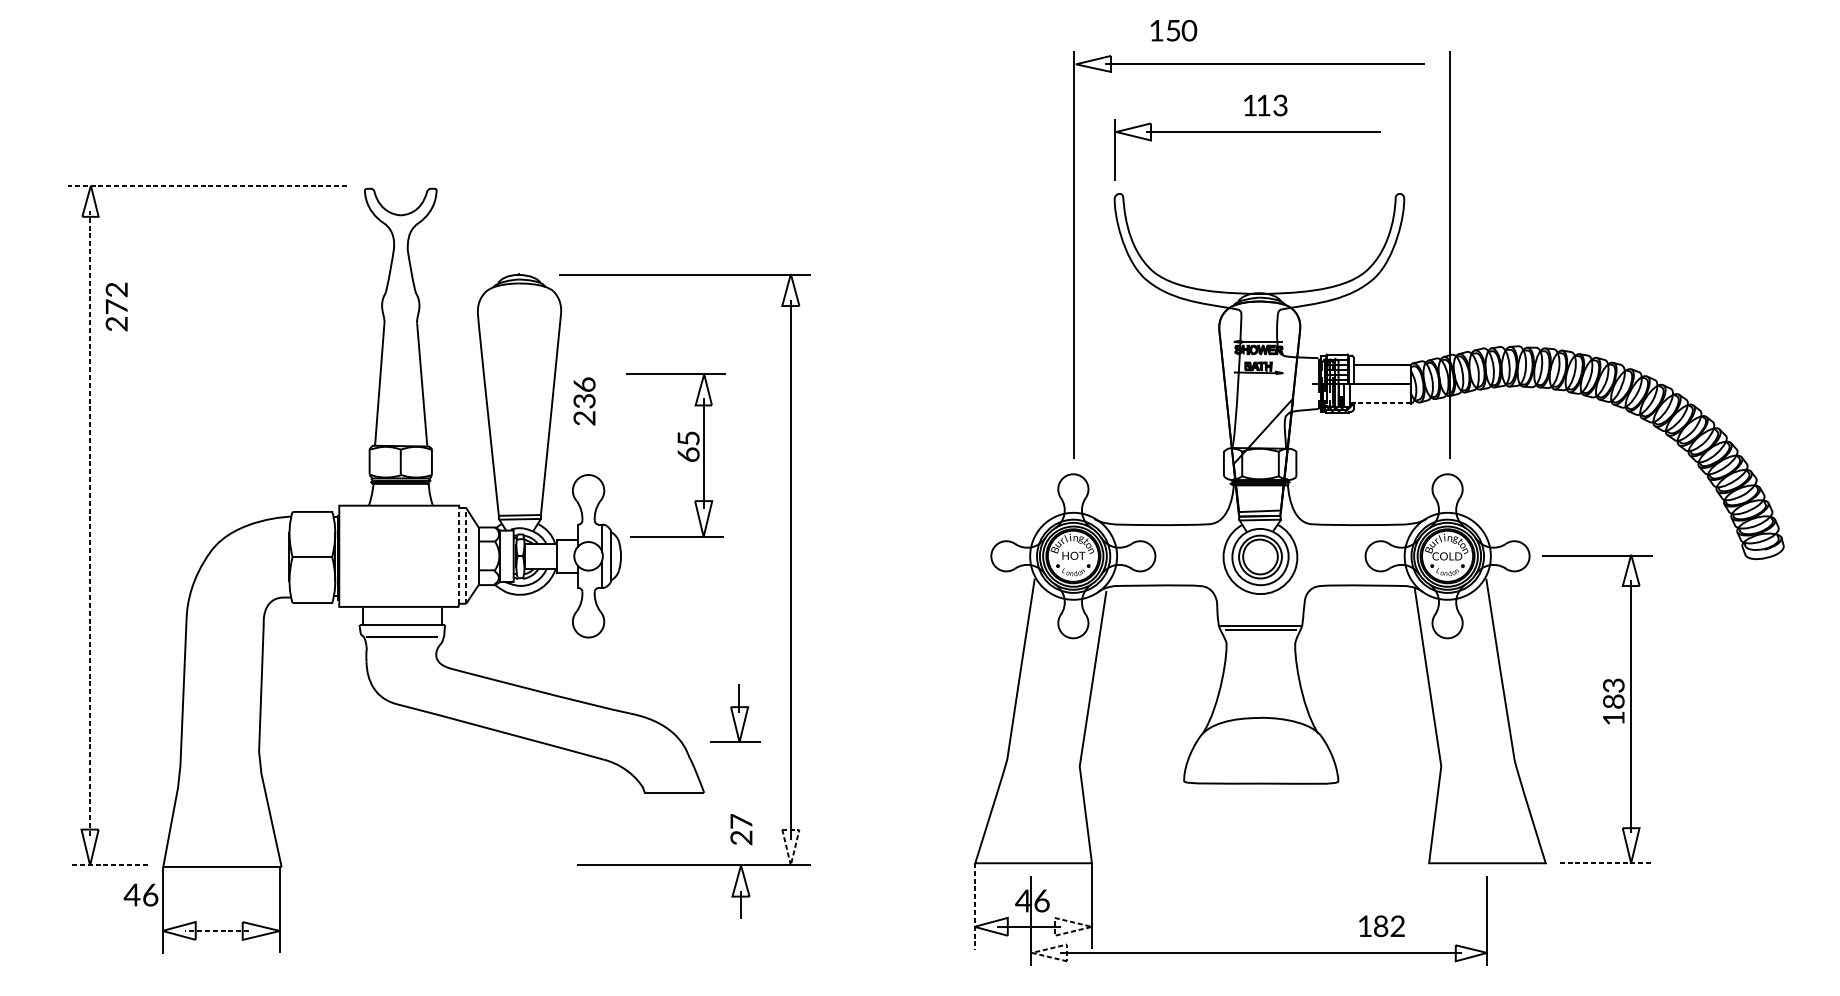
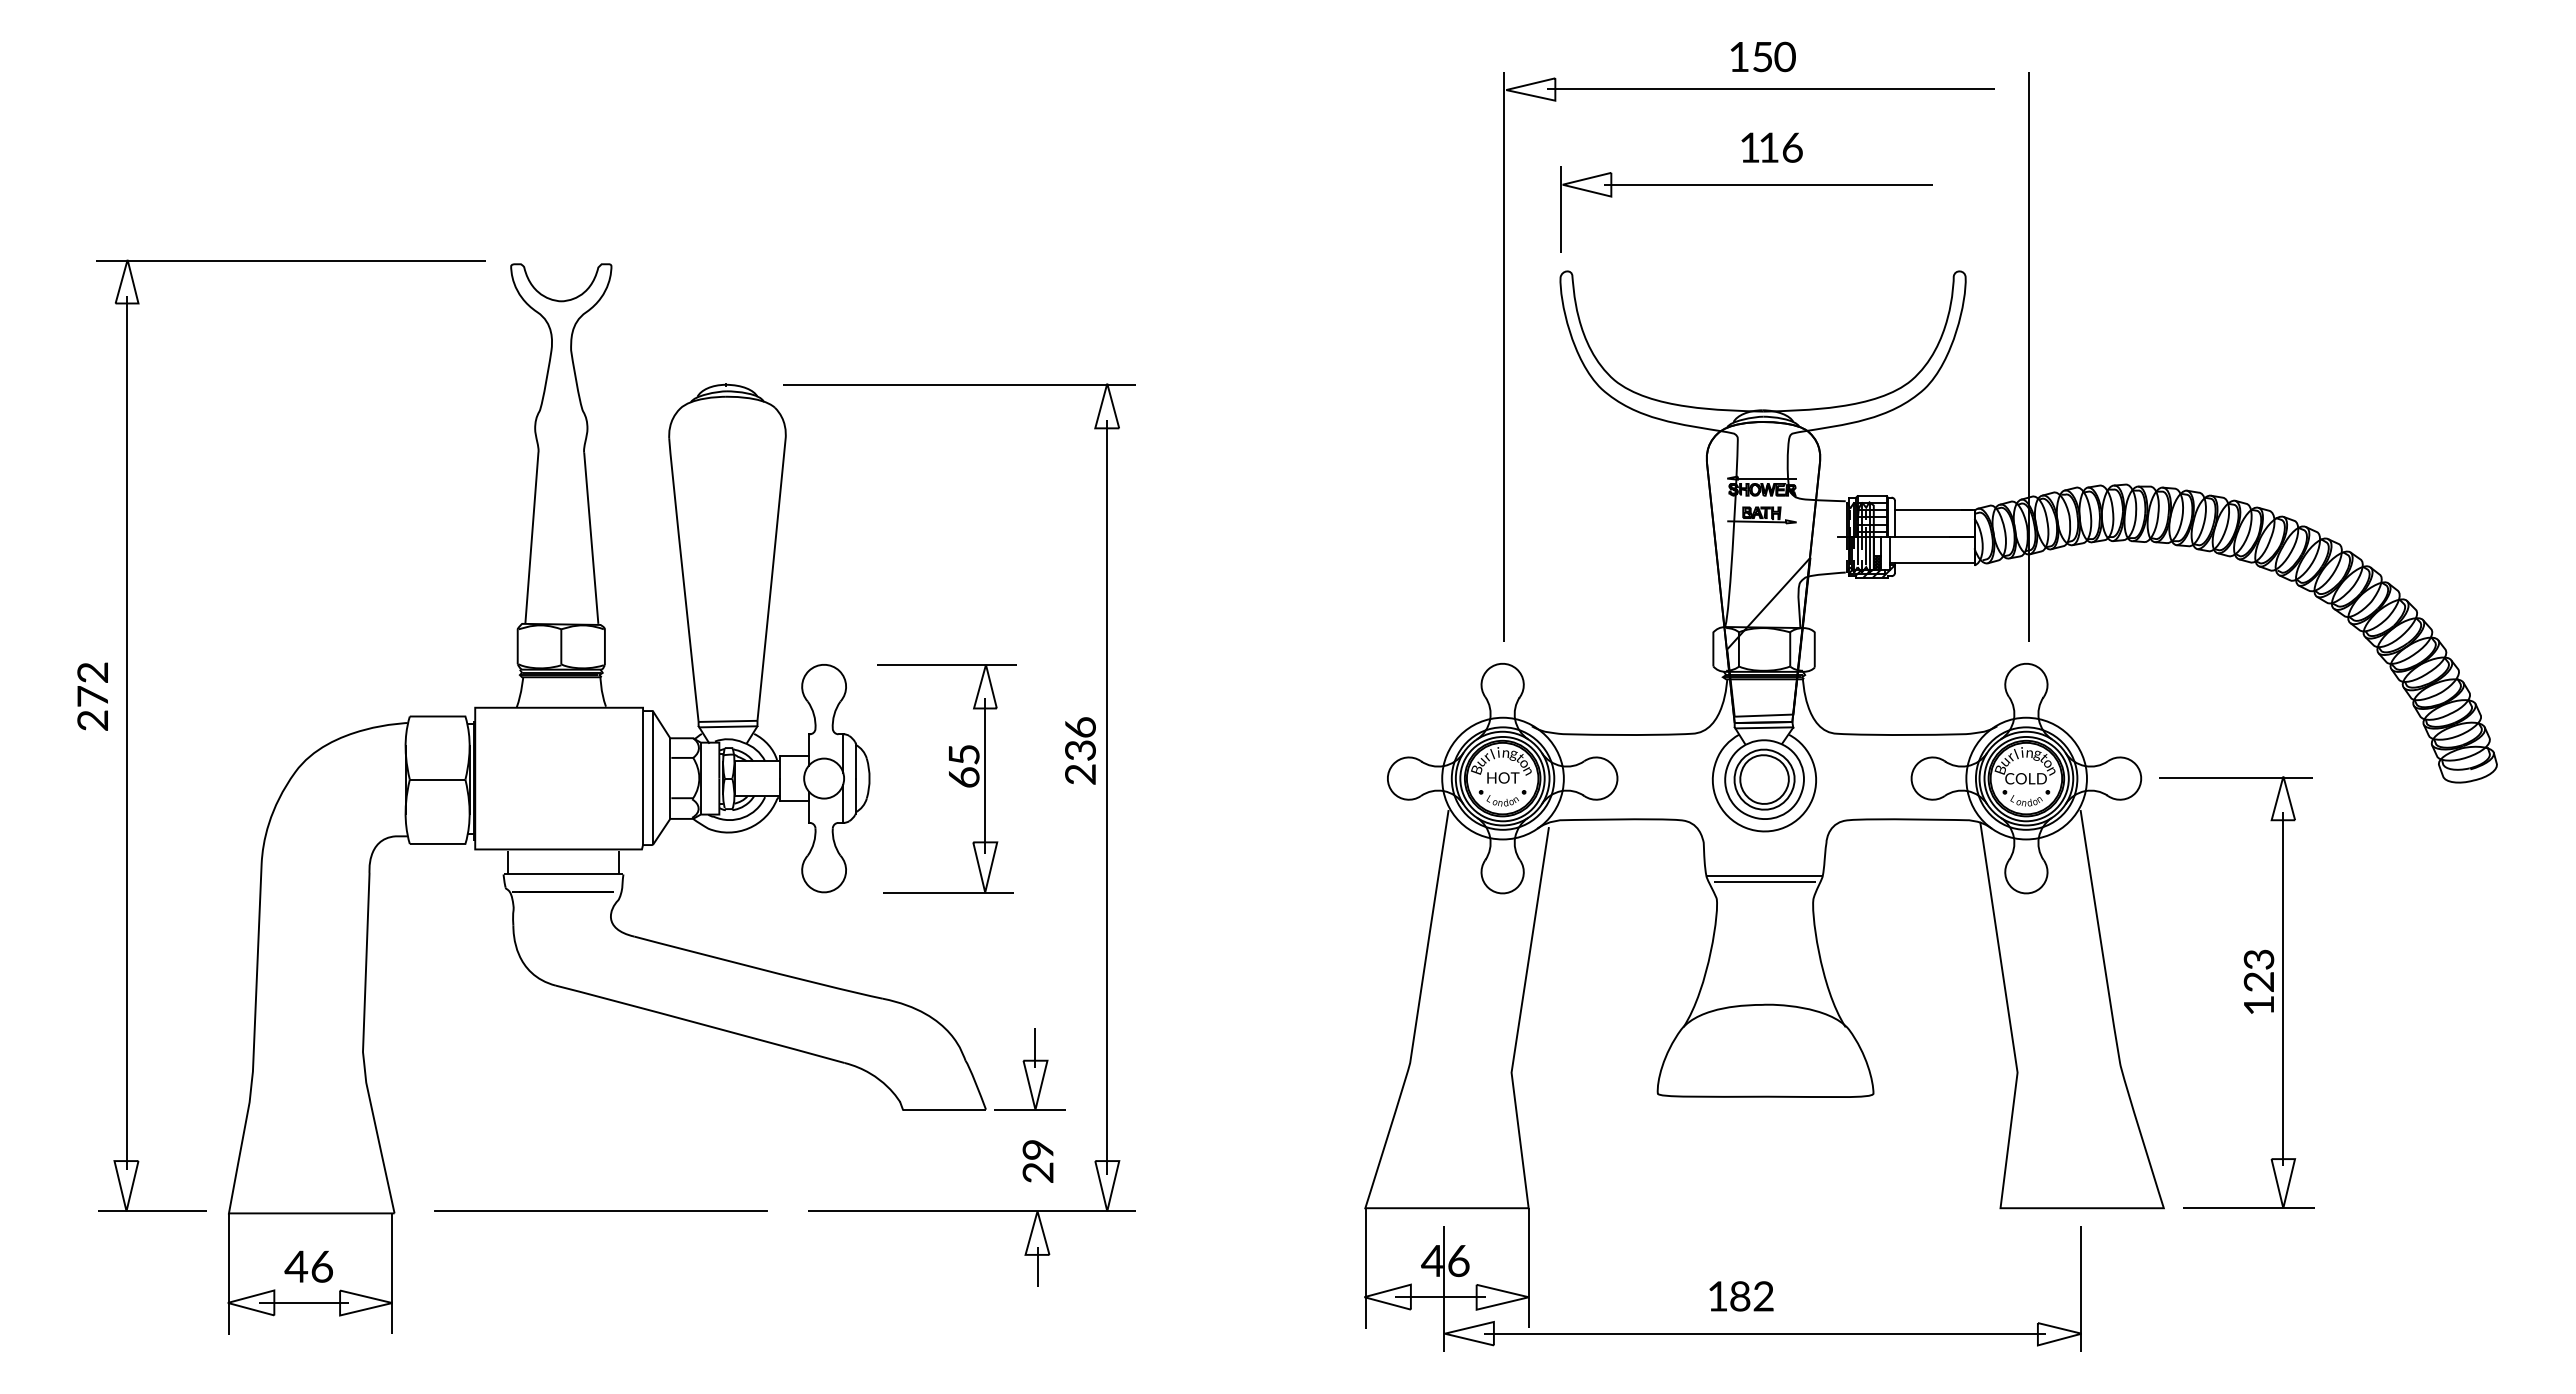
text: (1173, 30) -> (1762, 56), moved
text: (1280, 105) -> (1792, 147), 3 -> 6
line: (207, 186) -> (290, 260), dashed -> solid
text: (116, 306) -> (92, 696), moved
text: (584, 401) -> (1080, 750), moved
line: (1379, 402) -> (1931, 563), dashed -> solid
part: (675, 455) -> (946, 778), moved
line: (90, 523) -> (126, 732), dashed -> solid
line: (459, 556) -> (643, 778), dashed -> solid
line: (465, 556) -> (652, 778), dashed -> solid
text: (1614, 701) -> (2259, 982), 8 -> 2
part: (735, 713) -> (1029, 1069), moved
text: (741, 821) -> (1037, 1149), 7 -> 9
line: (793, 857) -> (1110, 1199), dashed -> solid
line: (1606, 863) -> (2249, 1208), dashed -> solid
line: (108, 865) -> (152, 1211), dashed -> solid
line: (429, 865) -> (601, 1211), added
text: (140, 894) -> (308, 1266), moved
line: (975, 906) -> (1365, 1268), dashed -> solid
text: (1381, 926) -> (1741, 1296), moved
line: (1083, 929) -> (1516, 1300), dashed -> solid
line: (216, 931) -> (303, 1303), dashed -> solid
line: (1040, 950) -> (1456, 1330), dashed -> solid

